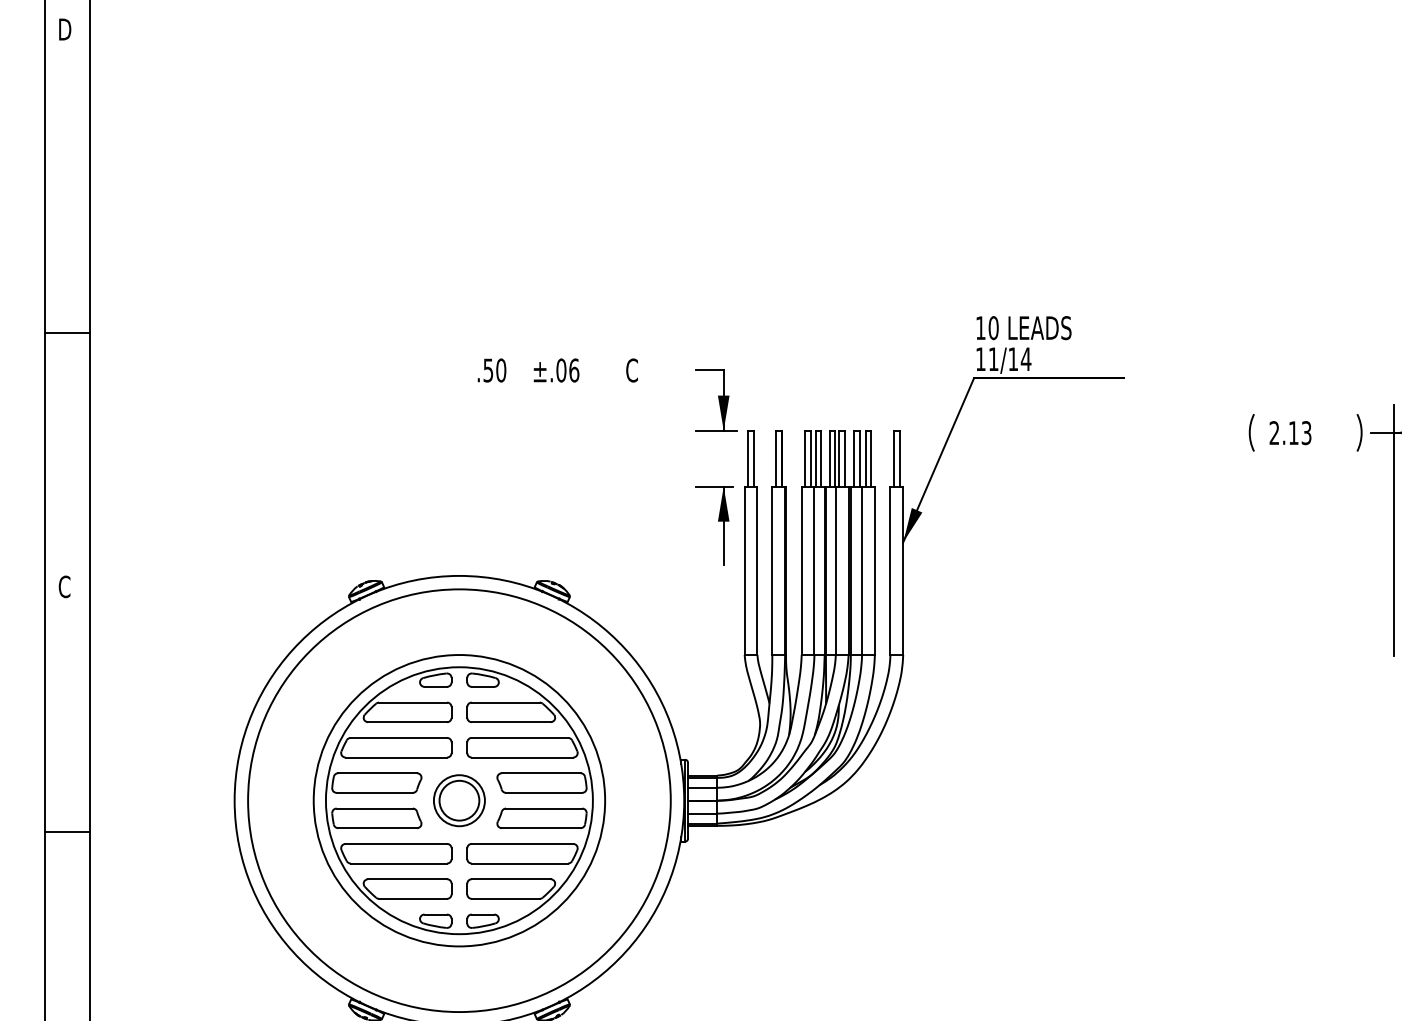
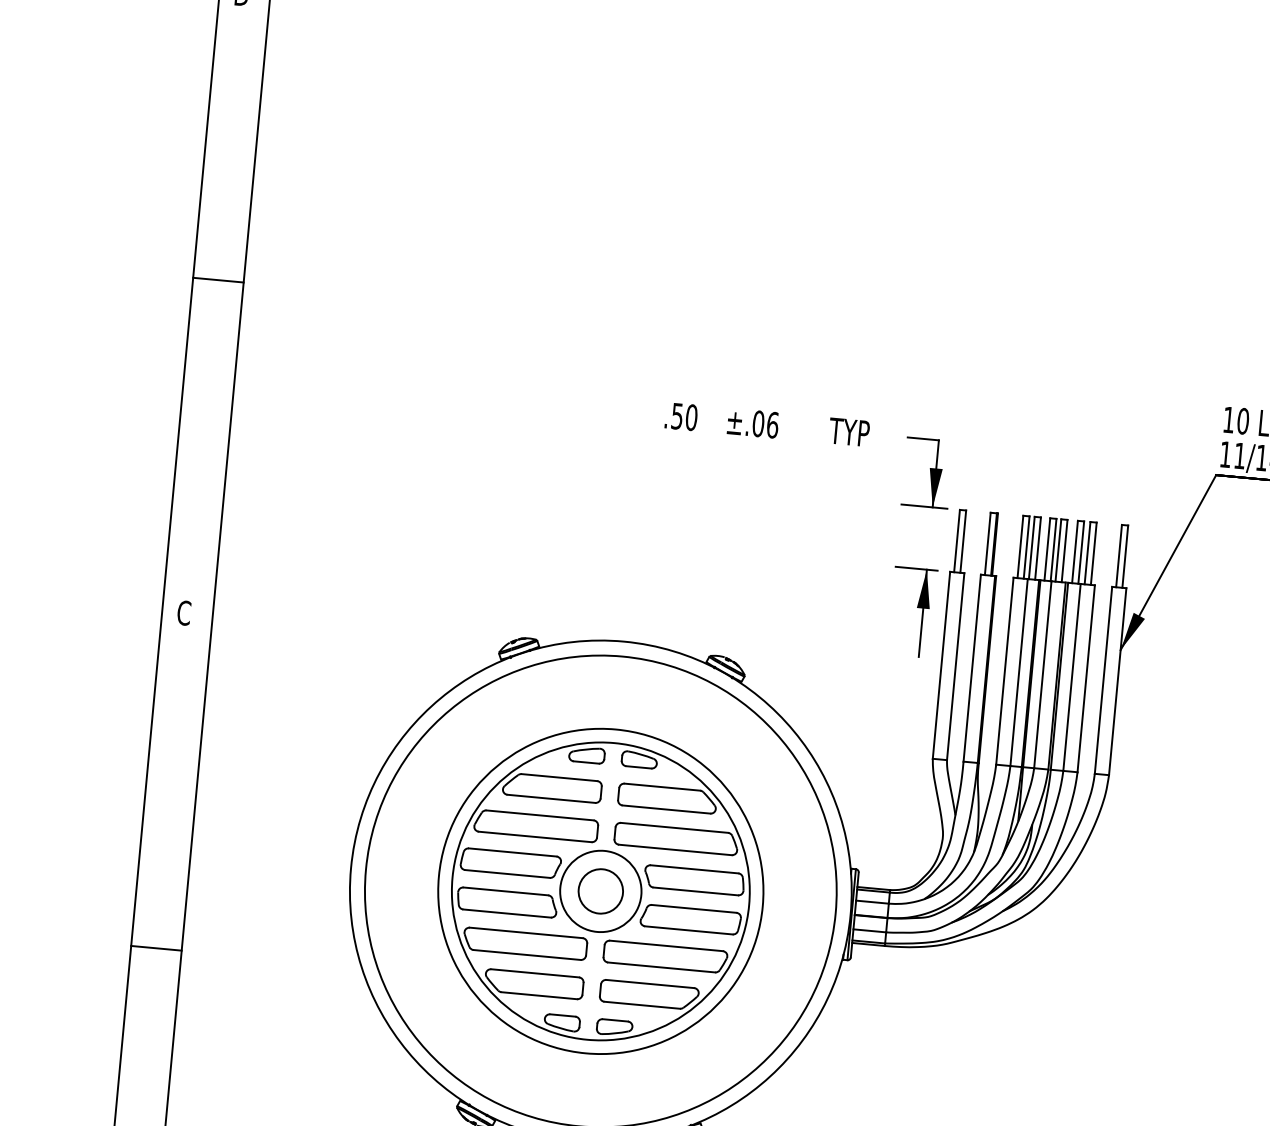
line: (67, 332) -> (218, 279), moved
text: (643, 370) -> (849, 432), C -> TYP
circle: (458, 800) -> (599, 891), size x1.43
line: (67, 832) -> (156, 948), moved

